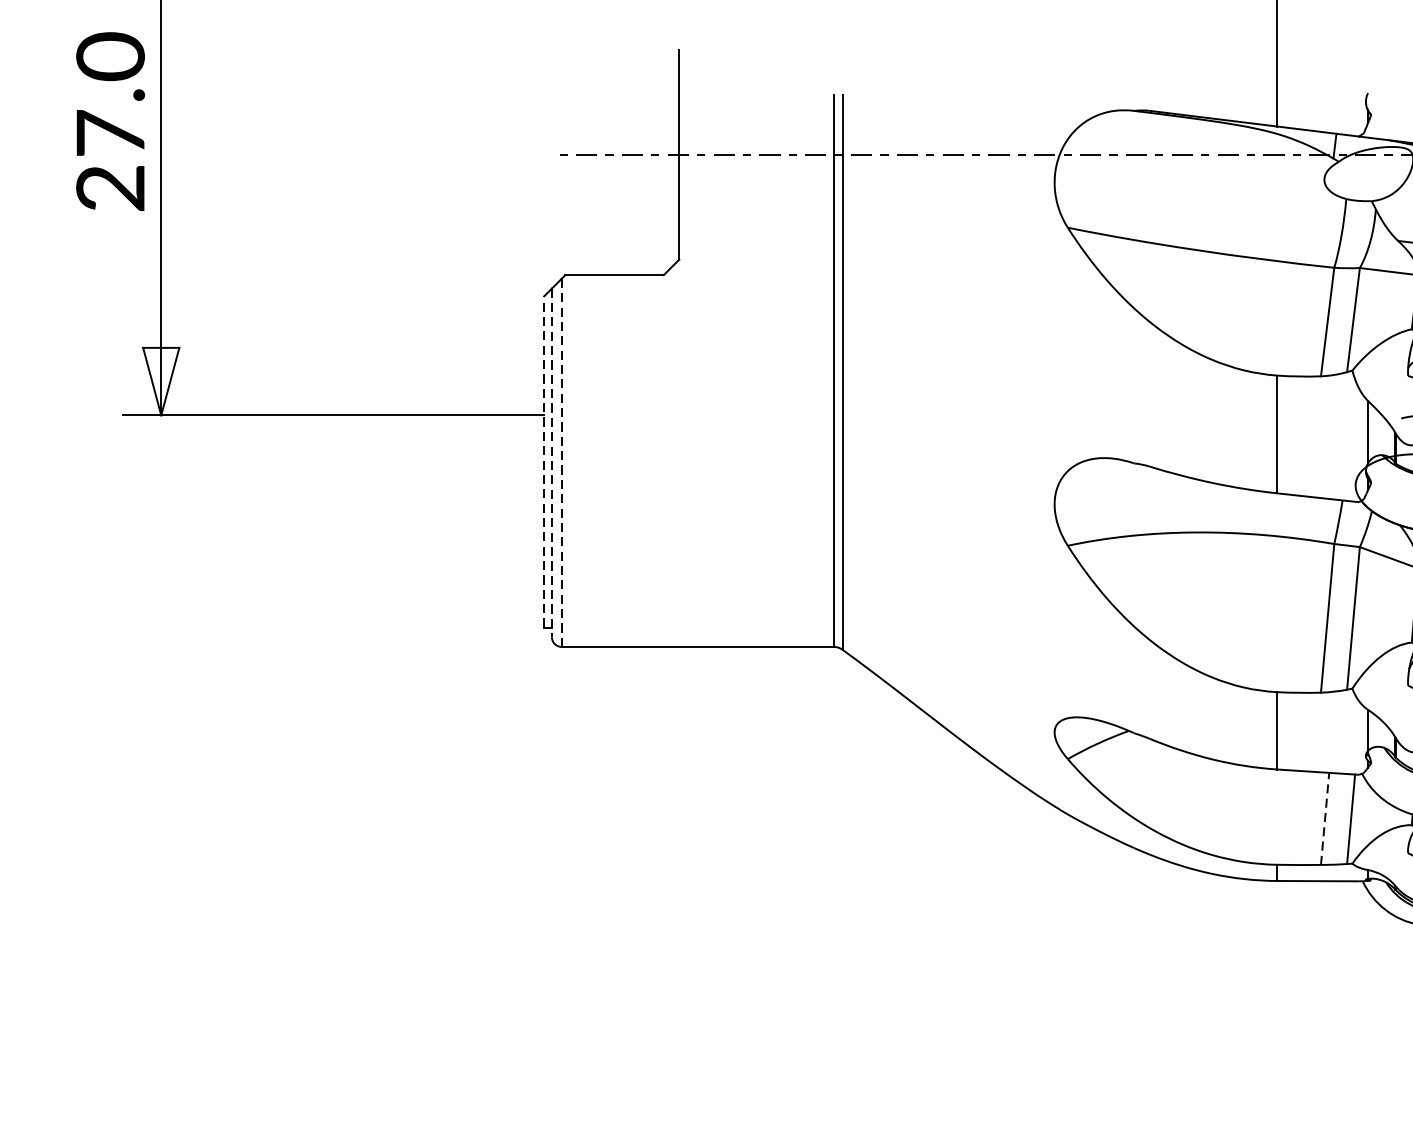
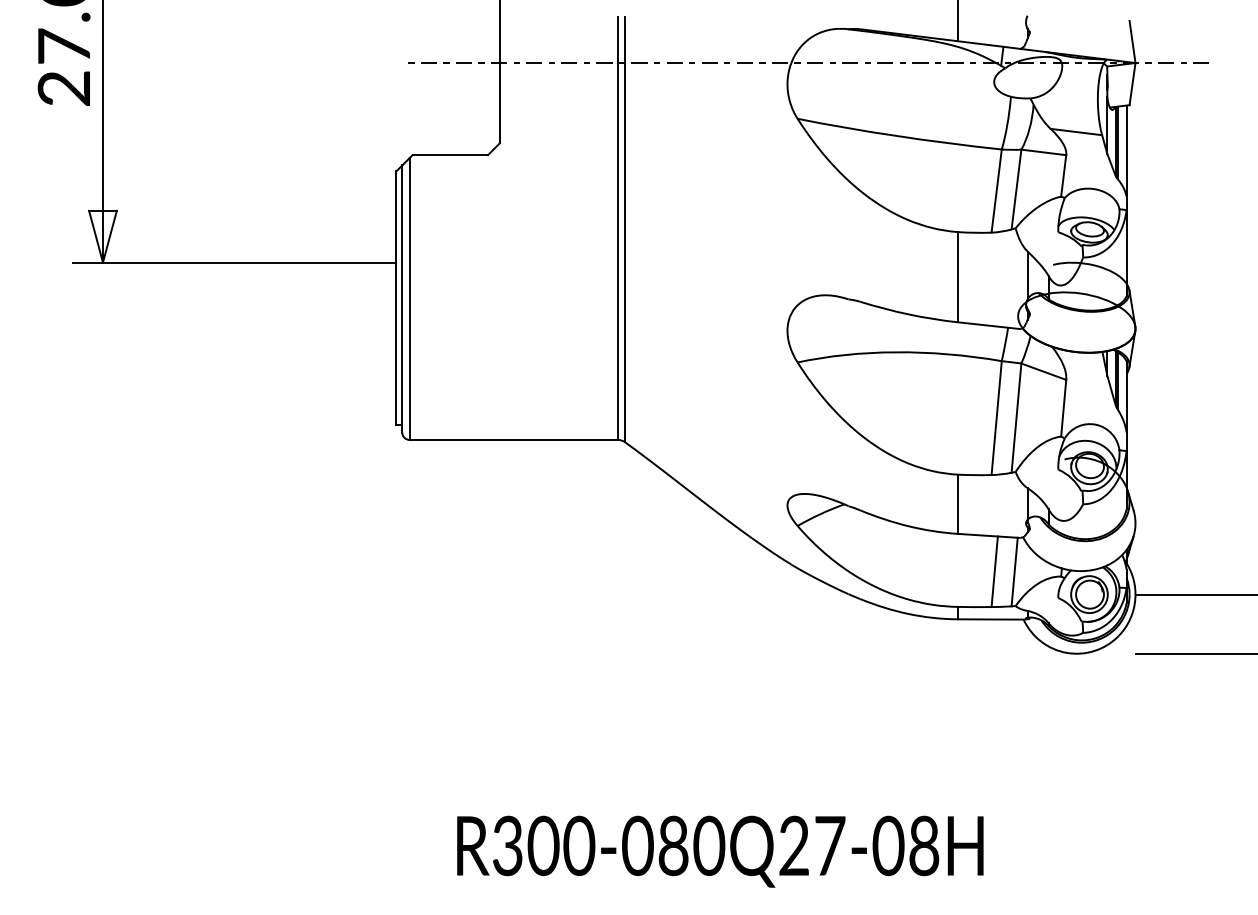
line: (544, 462) -> (396, 298), dashed -> solid
line: (552, 463) -> (402, 299), dashed -> solid
line: (561, 463) -> (409, 299), dashed -> solid
line: (1324, 818) -> (994, 571), dashed -> solid

